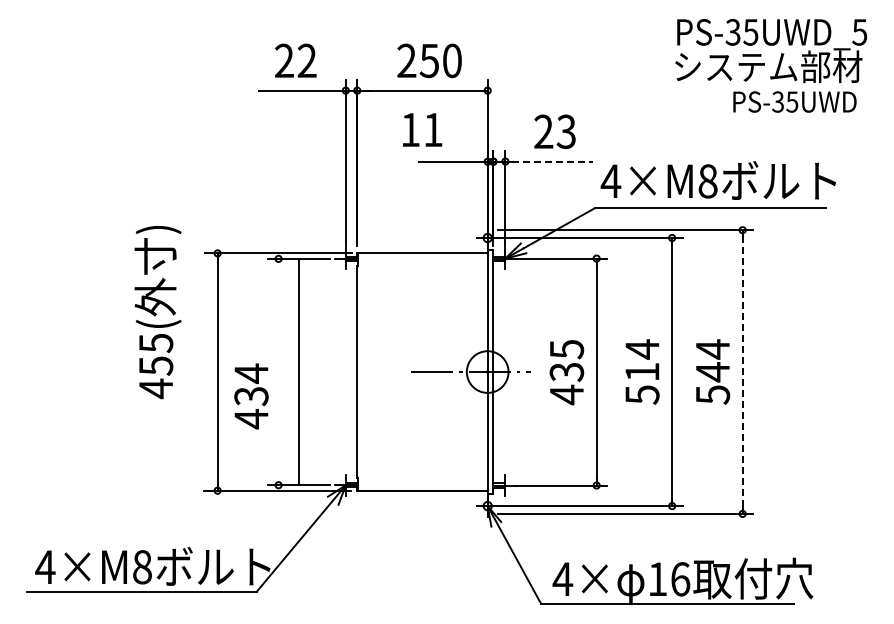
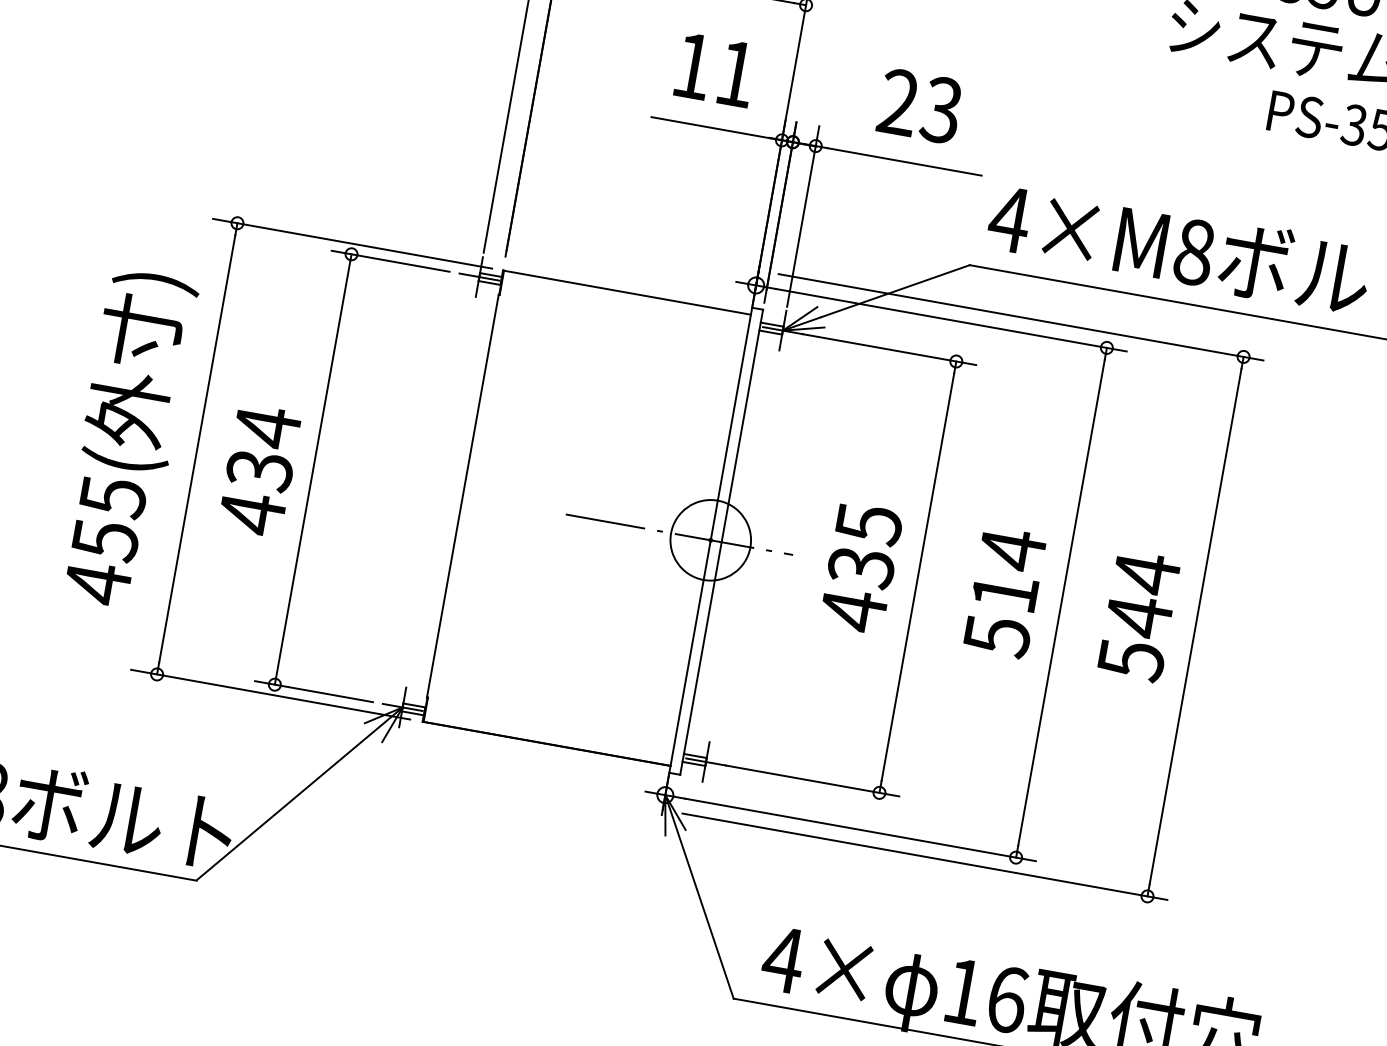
text: (422, 129) -> (715, 69), moved
line: (552, 161) -> (905, 161), dashed -> solid
text: (157, 312) -> (126, 438), moved
line: (298, 371) -> (313, 468), moved
line: (742, 372) -> (1195, 627), dashed -> solid
text: (251, 396) -> (259, 470), moved

